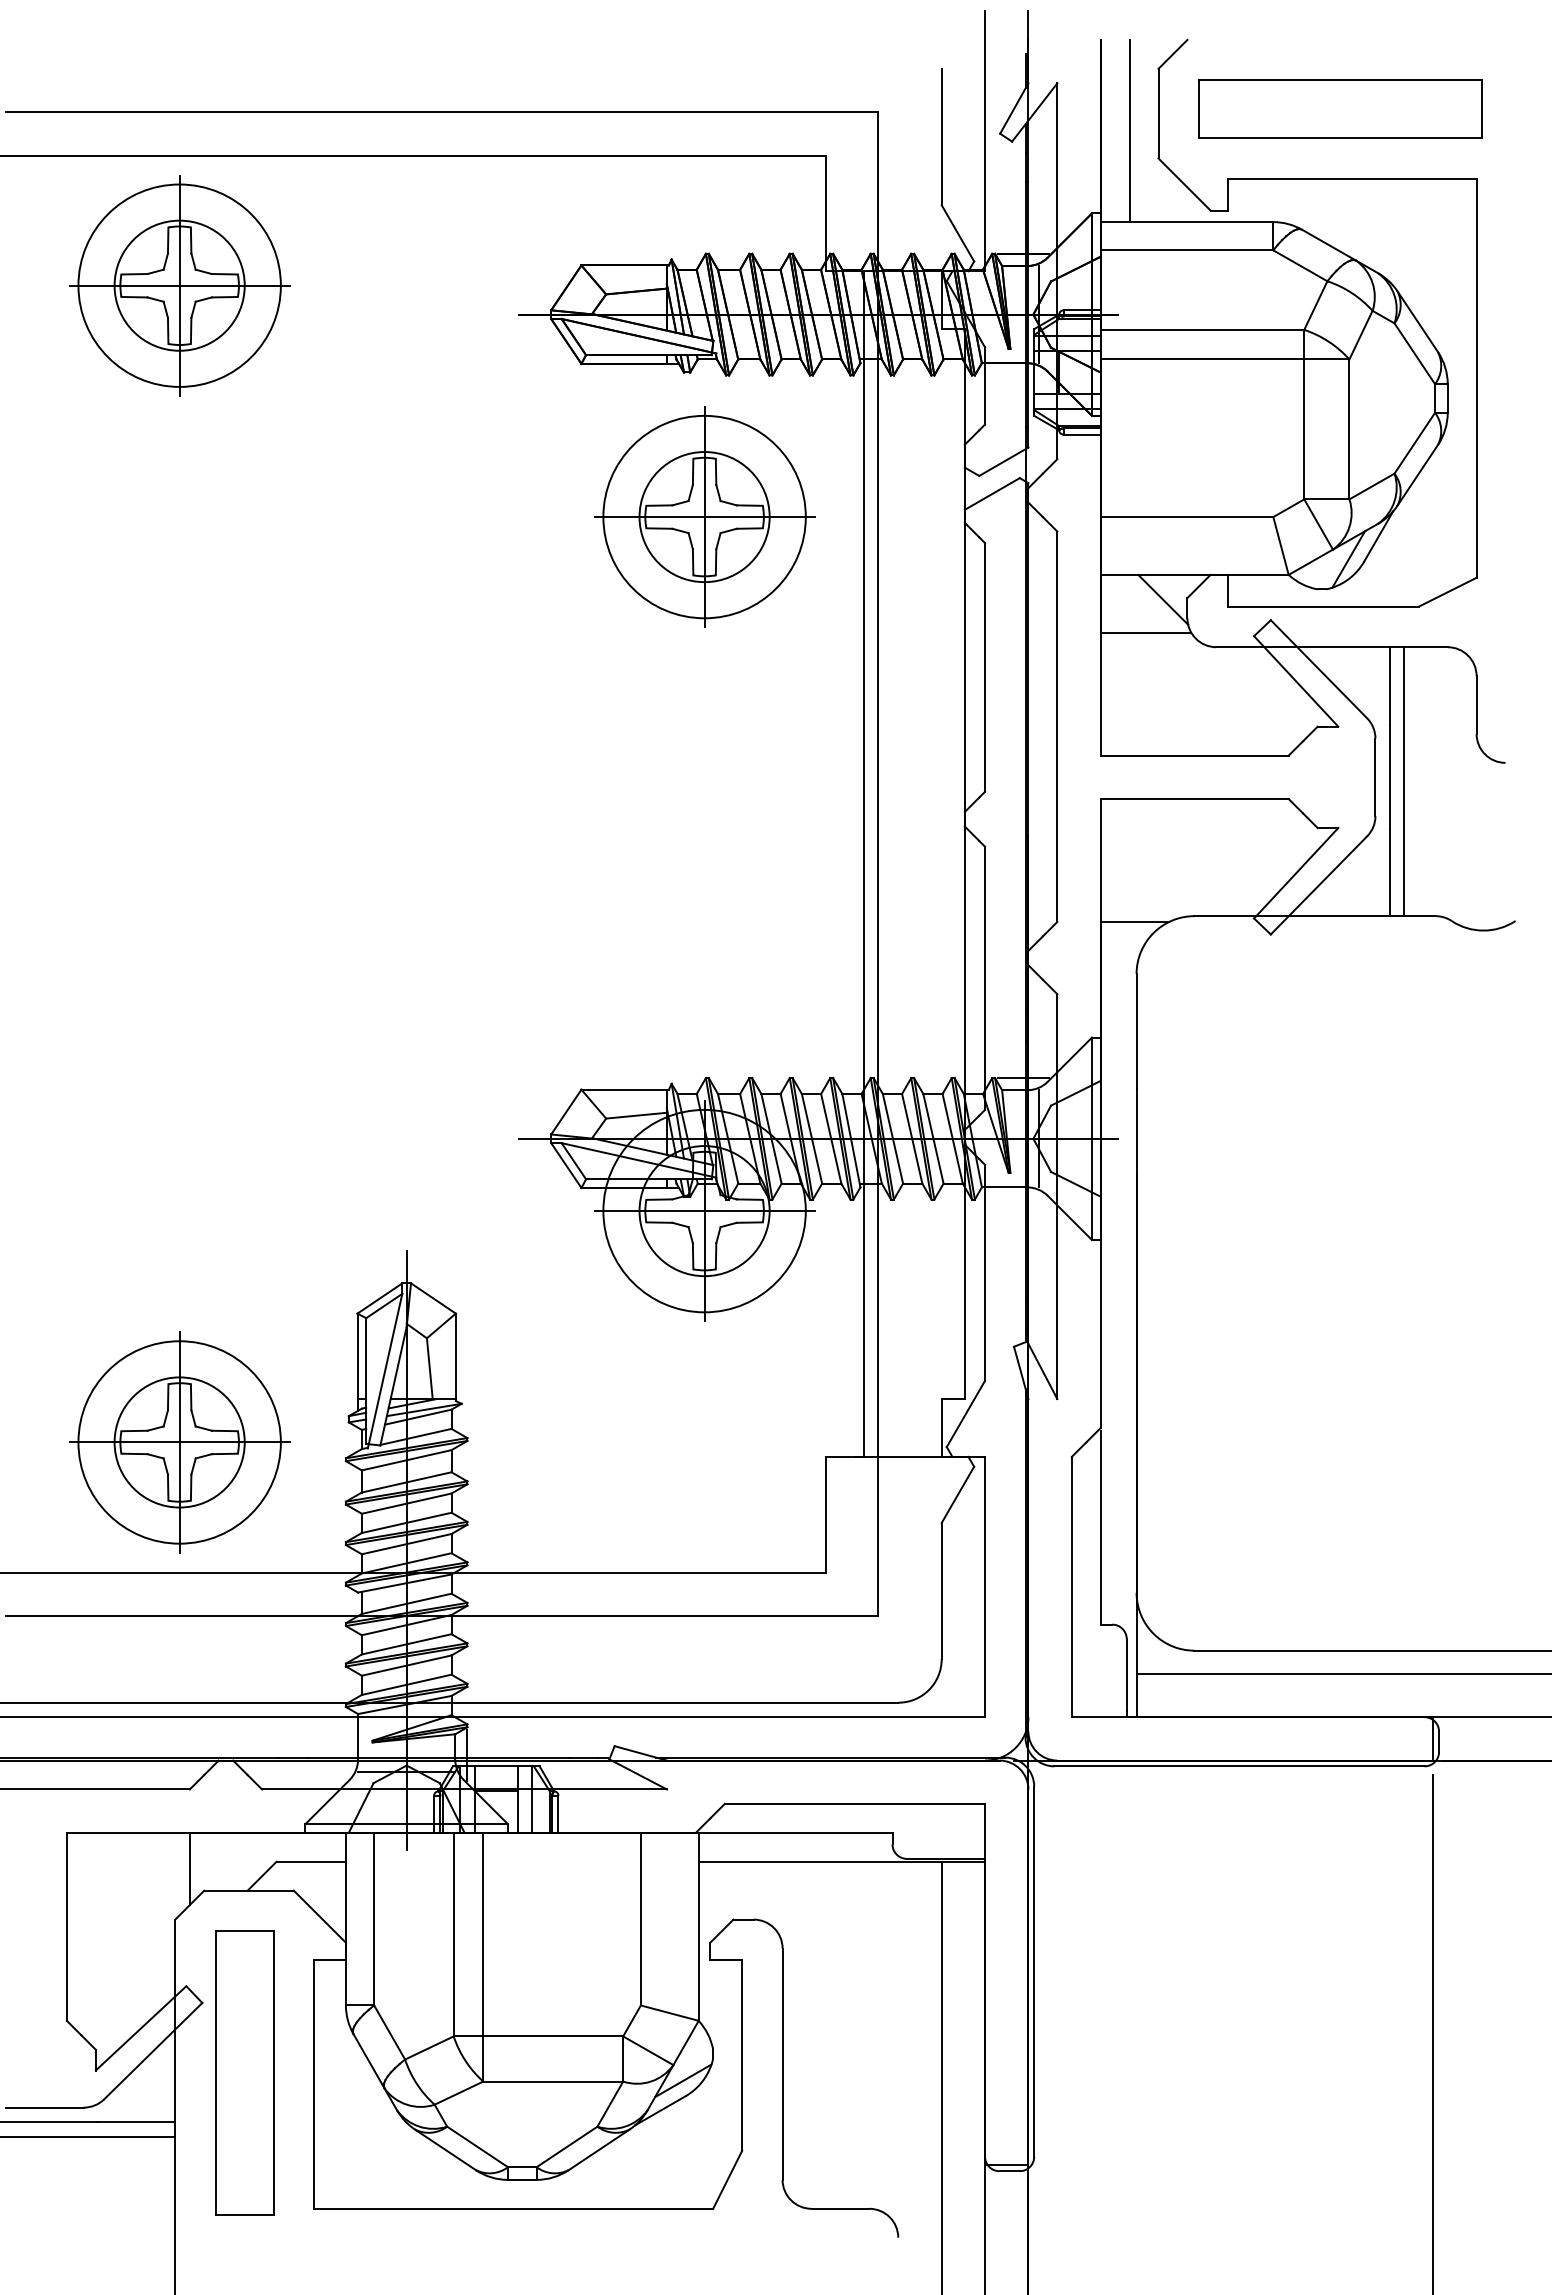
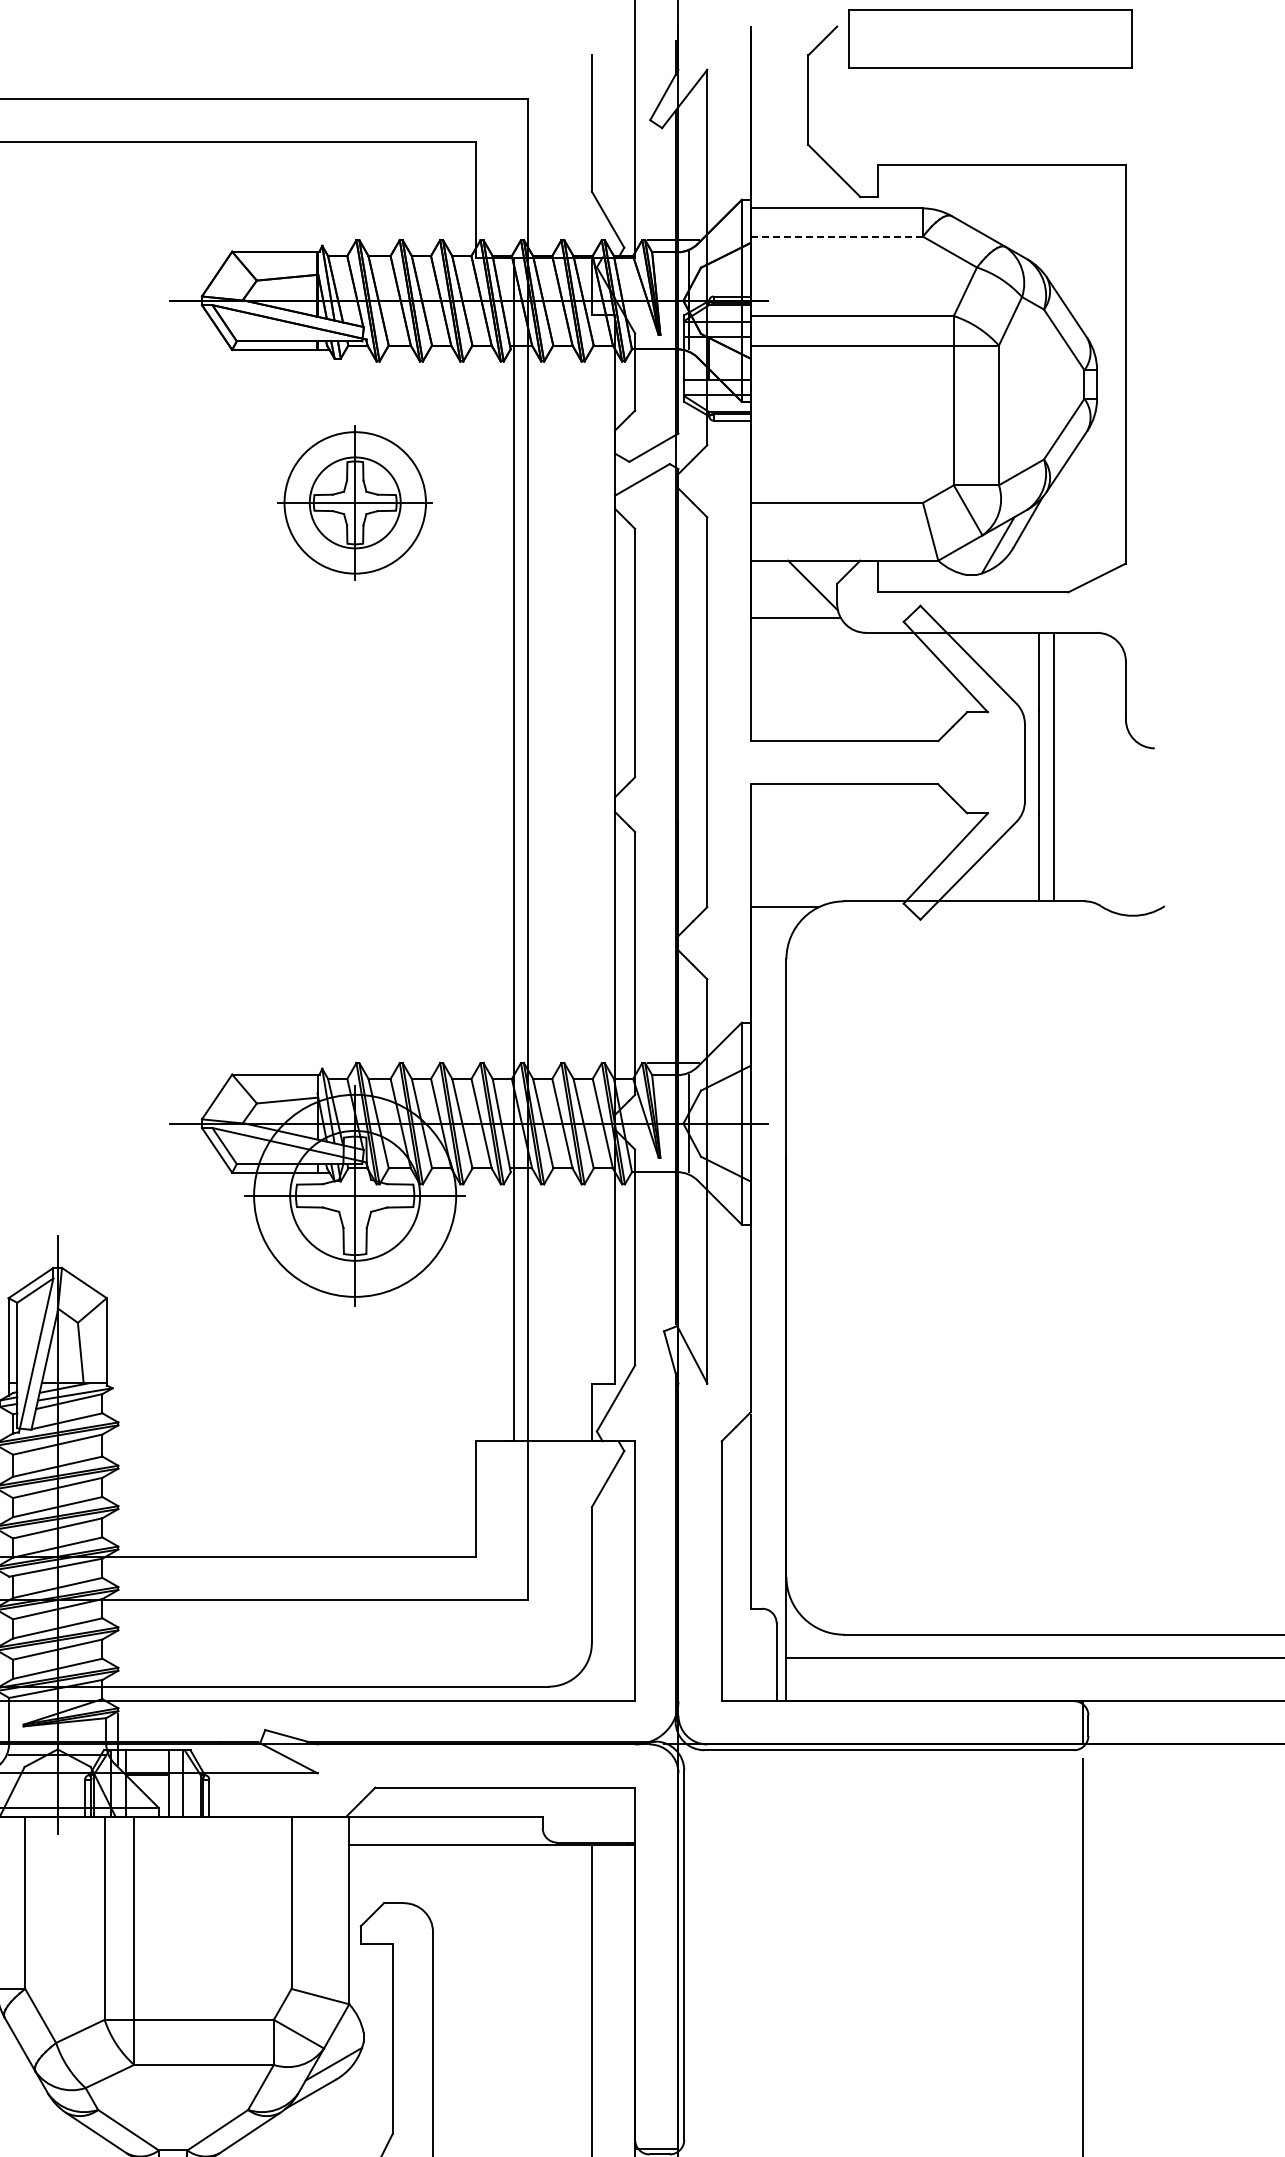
part: (1340, 108) -> (990, 38), moved
line: (1129, 130) -> (779, 116), removed
line: (1186, 250) -> (836, 236), solid -> dashed
part: (704, 516) -> (355, 502), size x0.7

